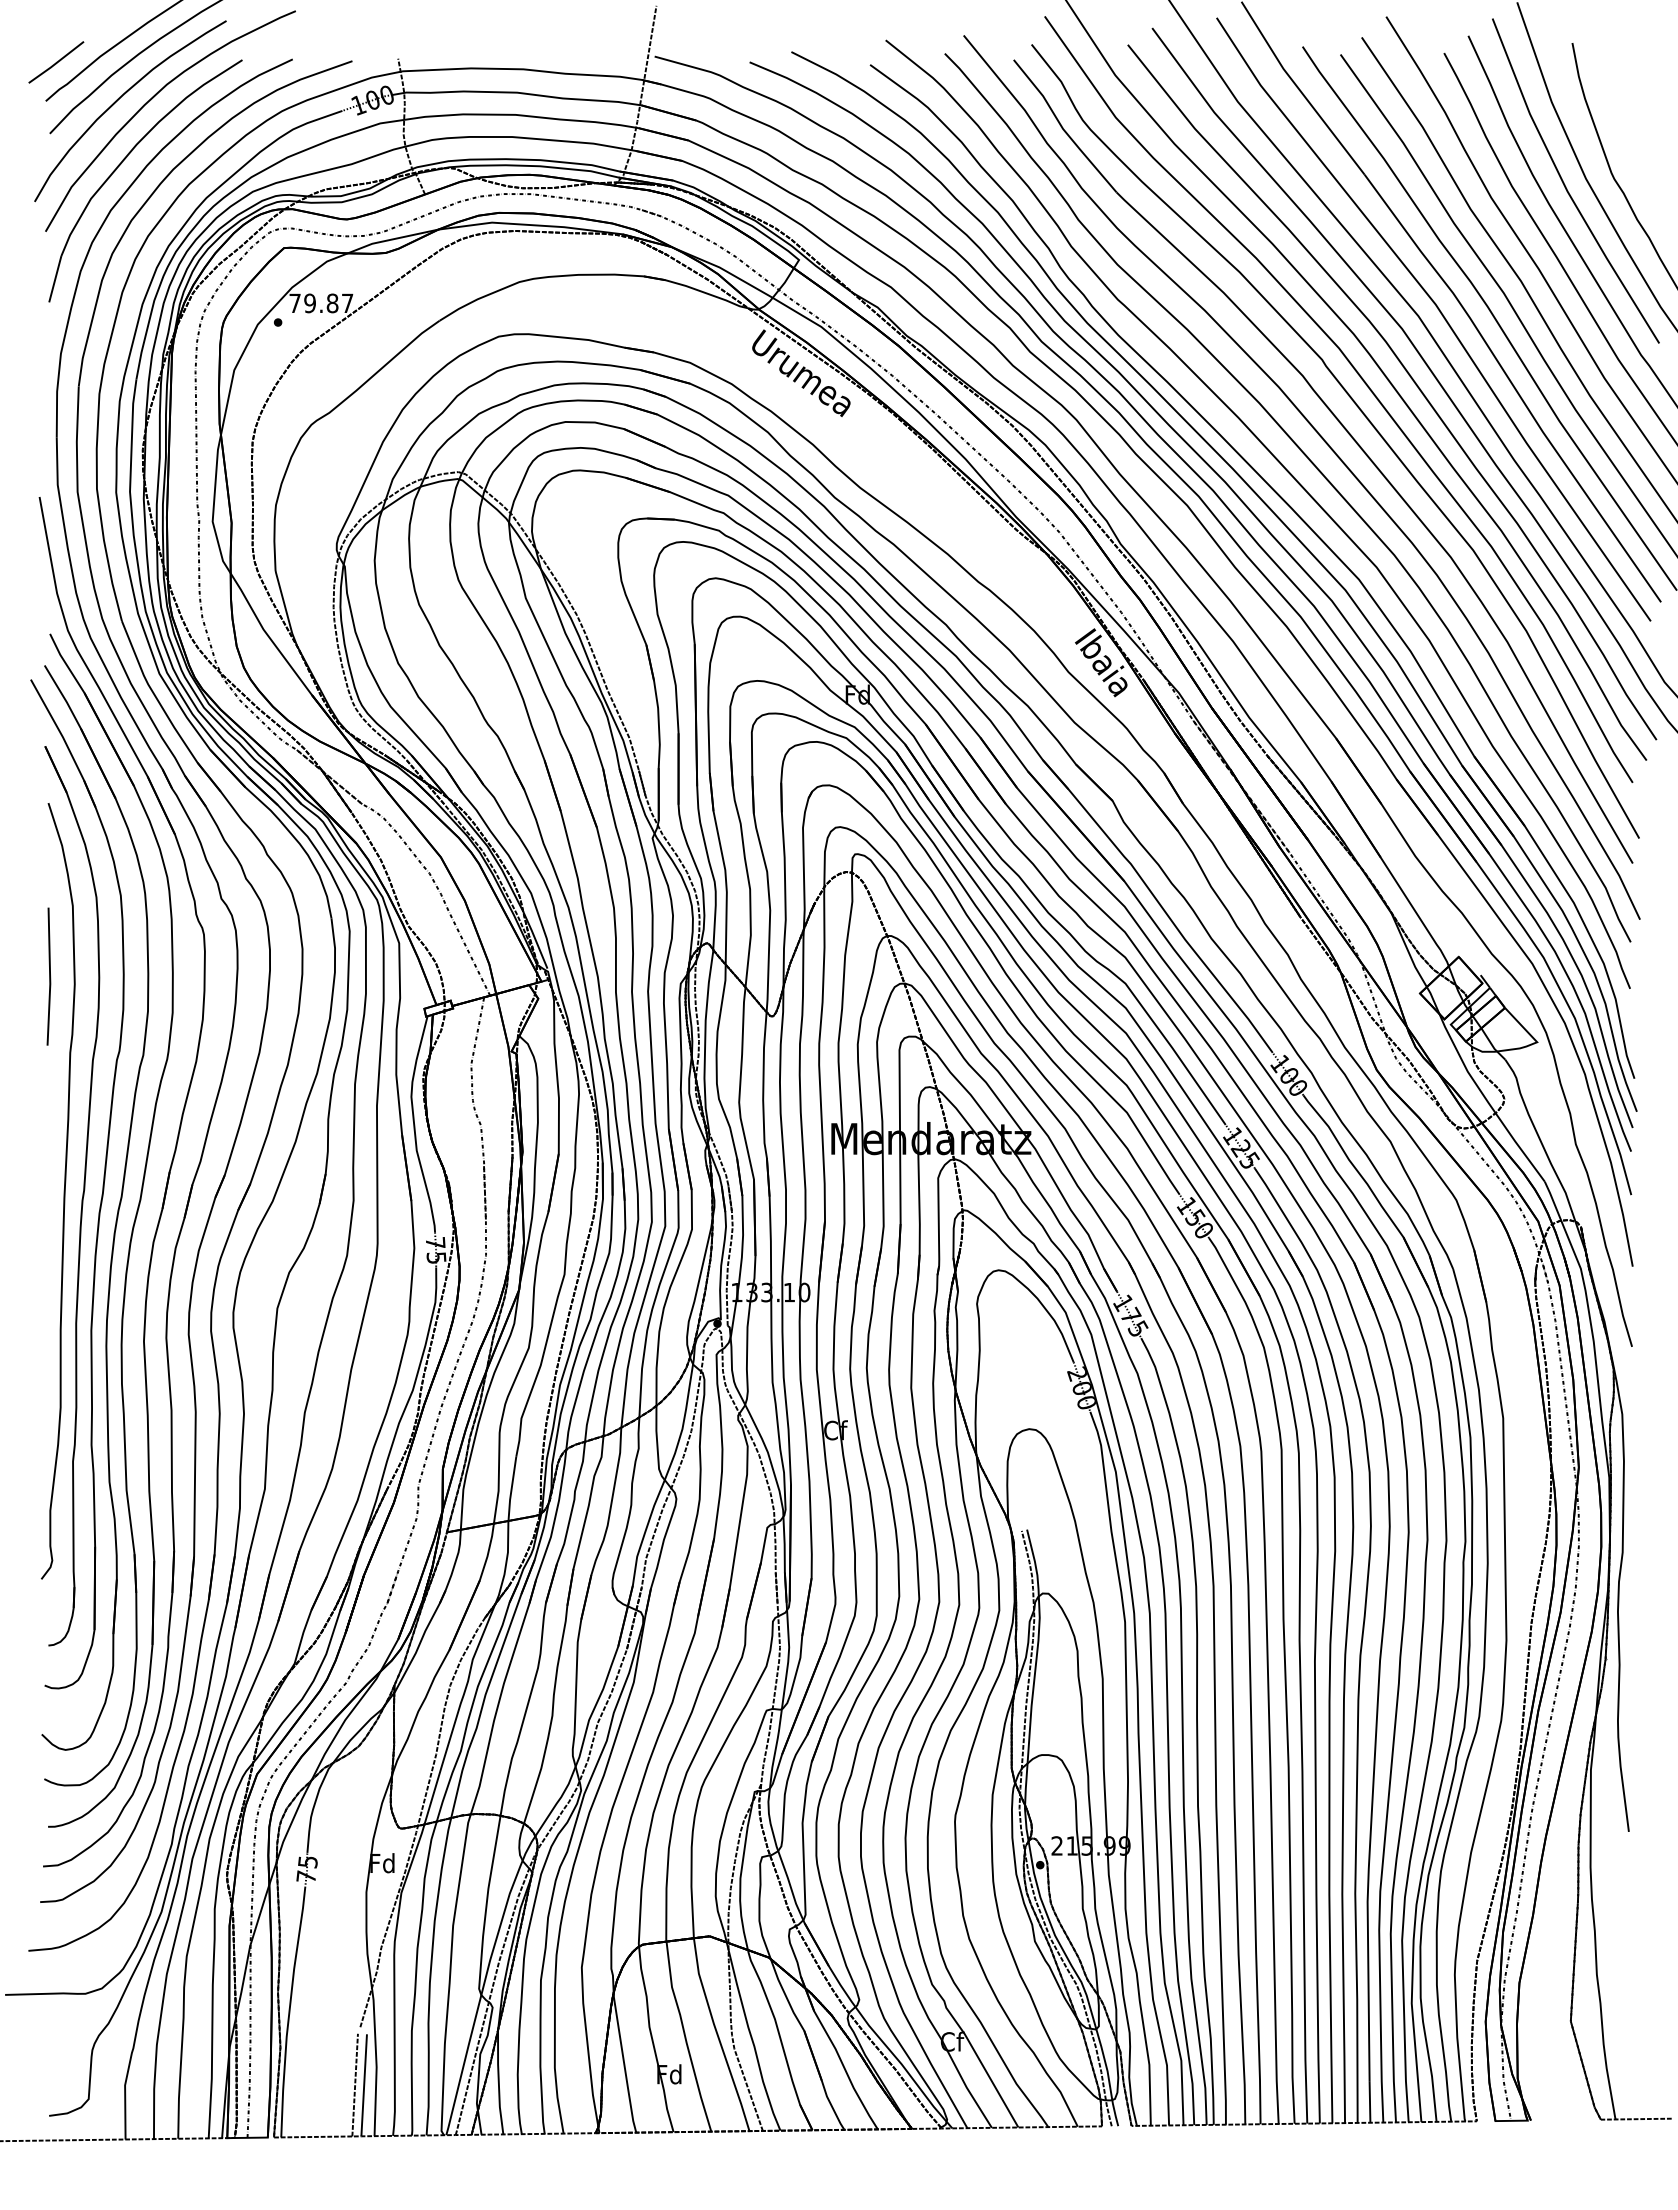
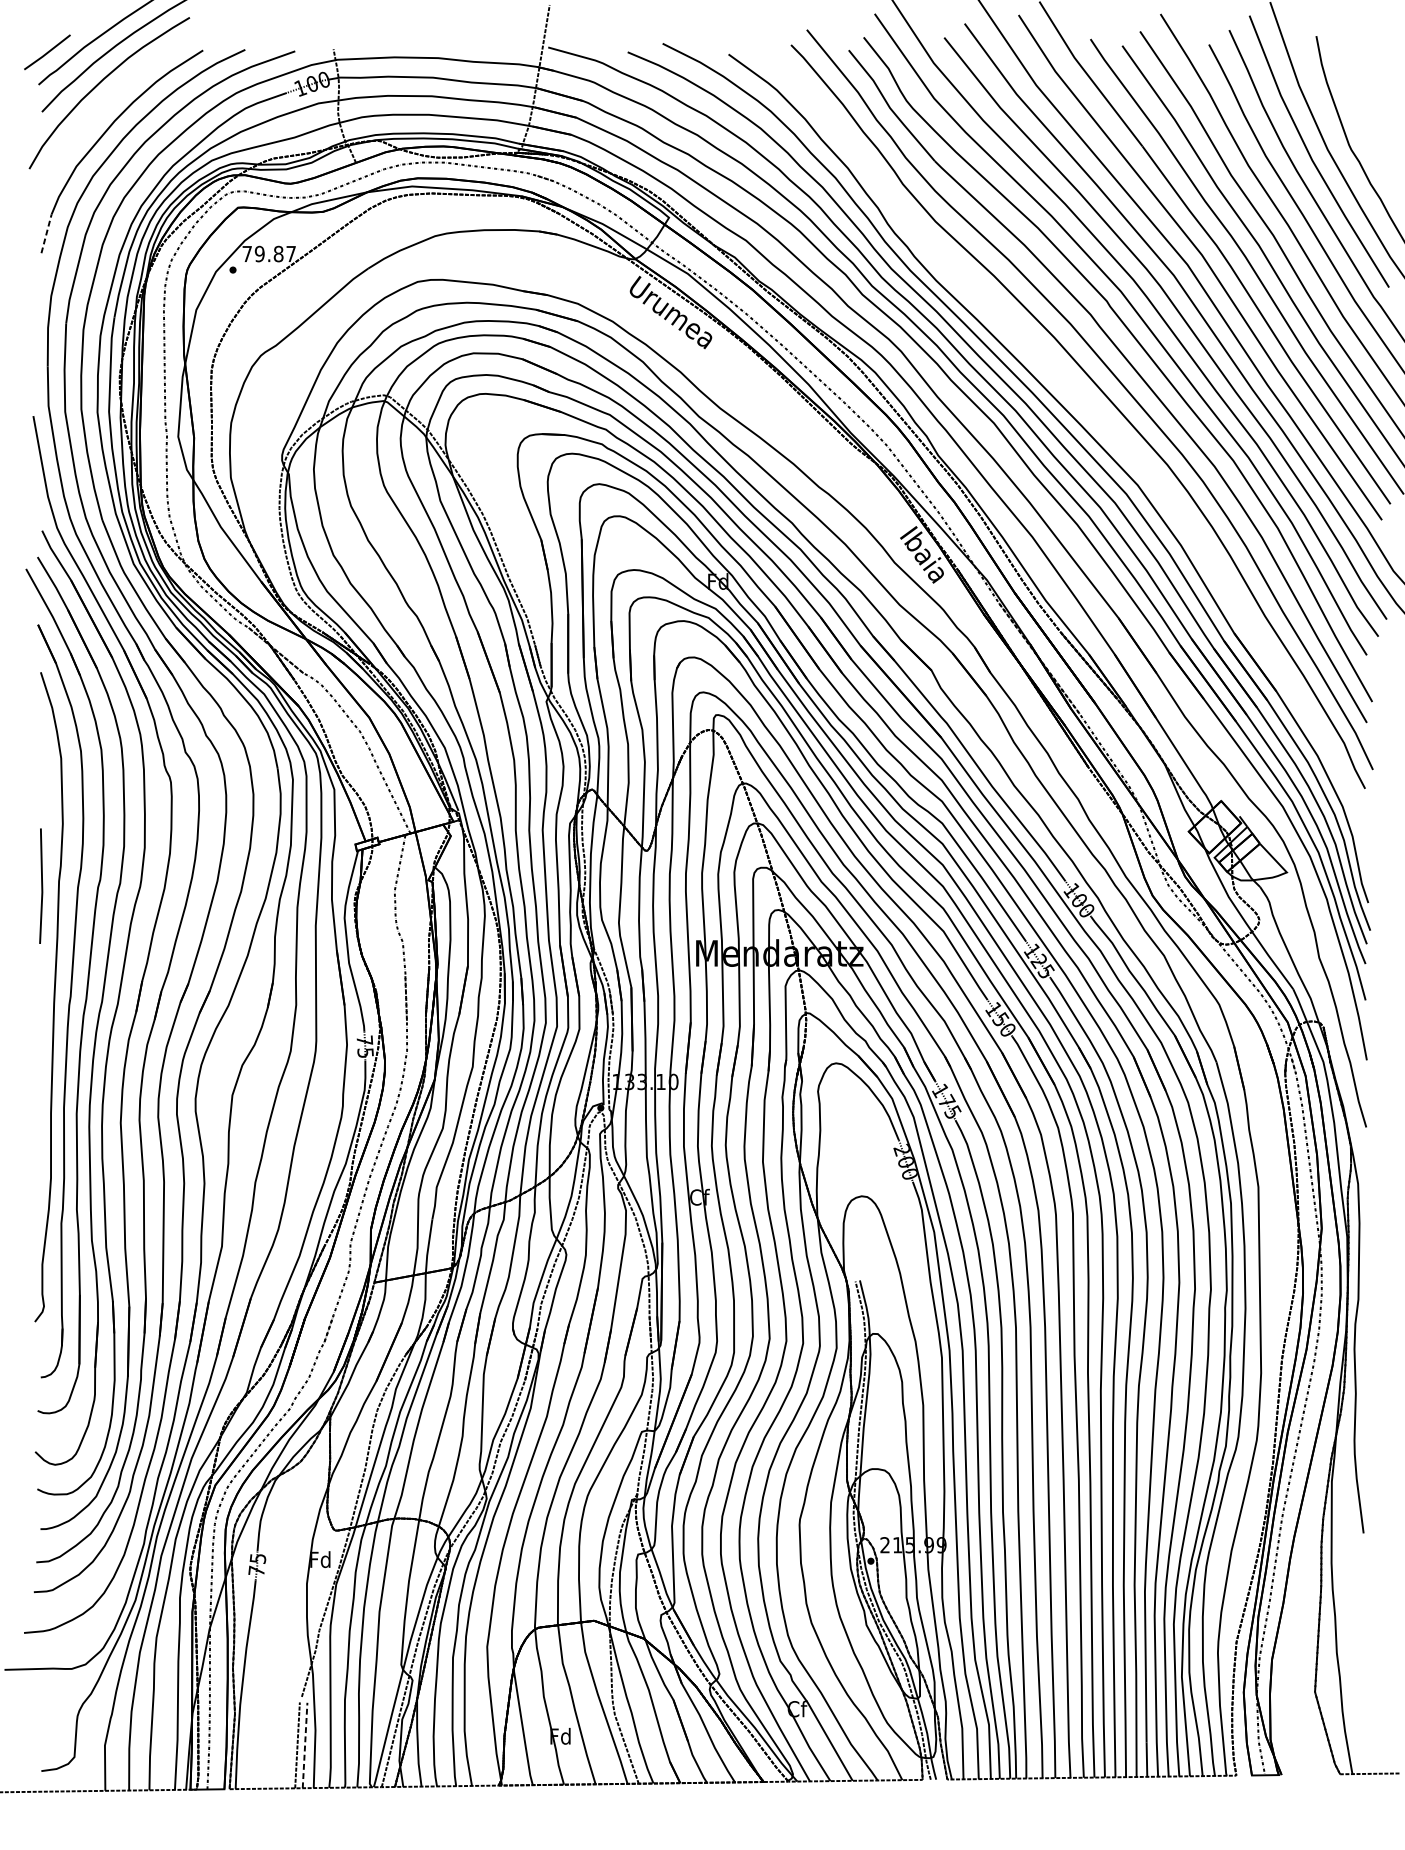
curve: (151, 100) -> (127, 84), removed
line: (55, 279) -> (46, 234), solid -> dashed
curve: (1296, 482) -> (1085, 403), removed
line: (49, 976) -> (41, 886), moved
line: (364, 2084) -> (305, 1744), solid -> dashed

